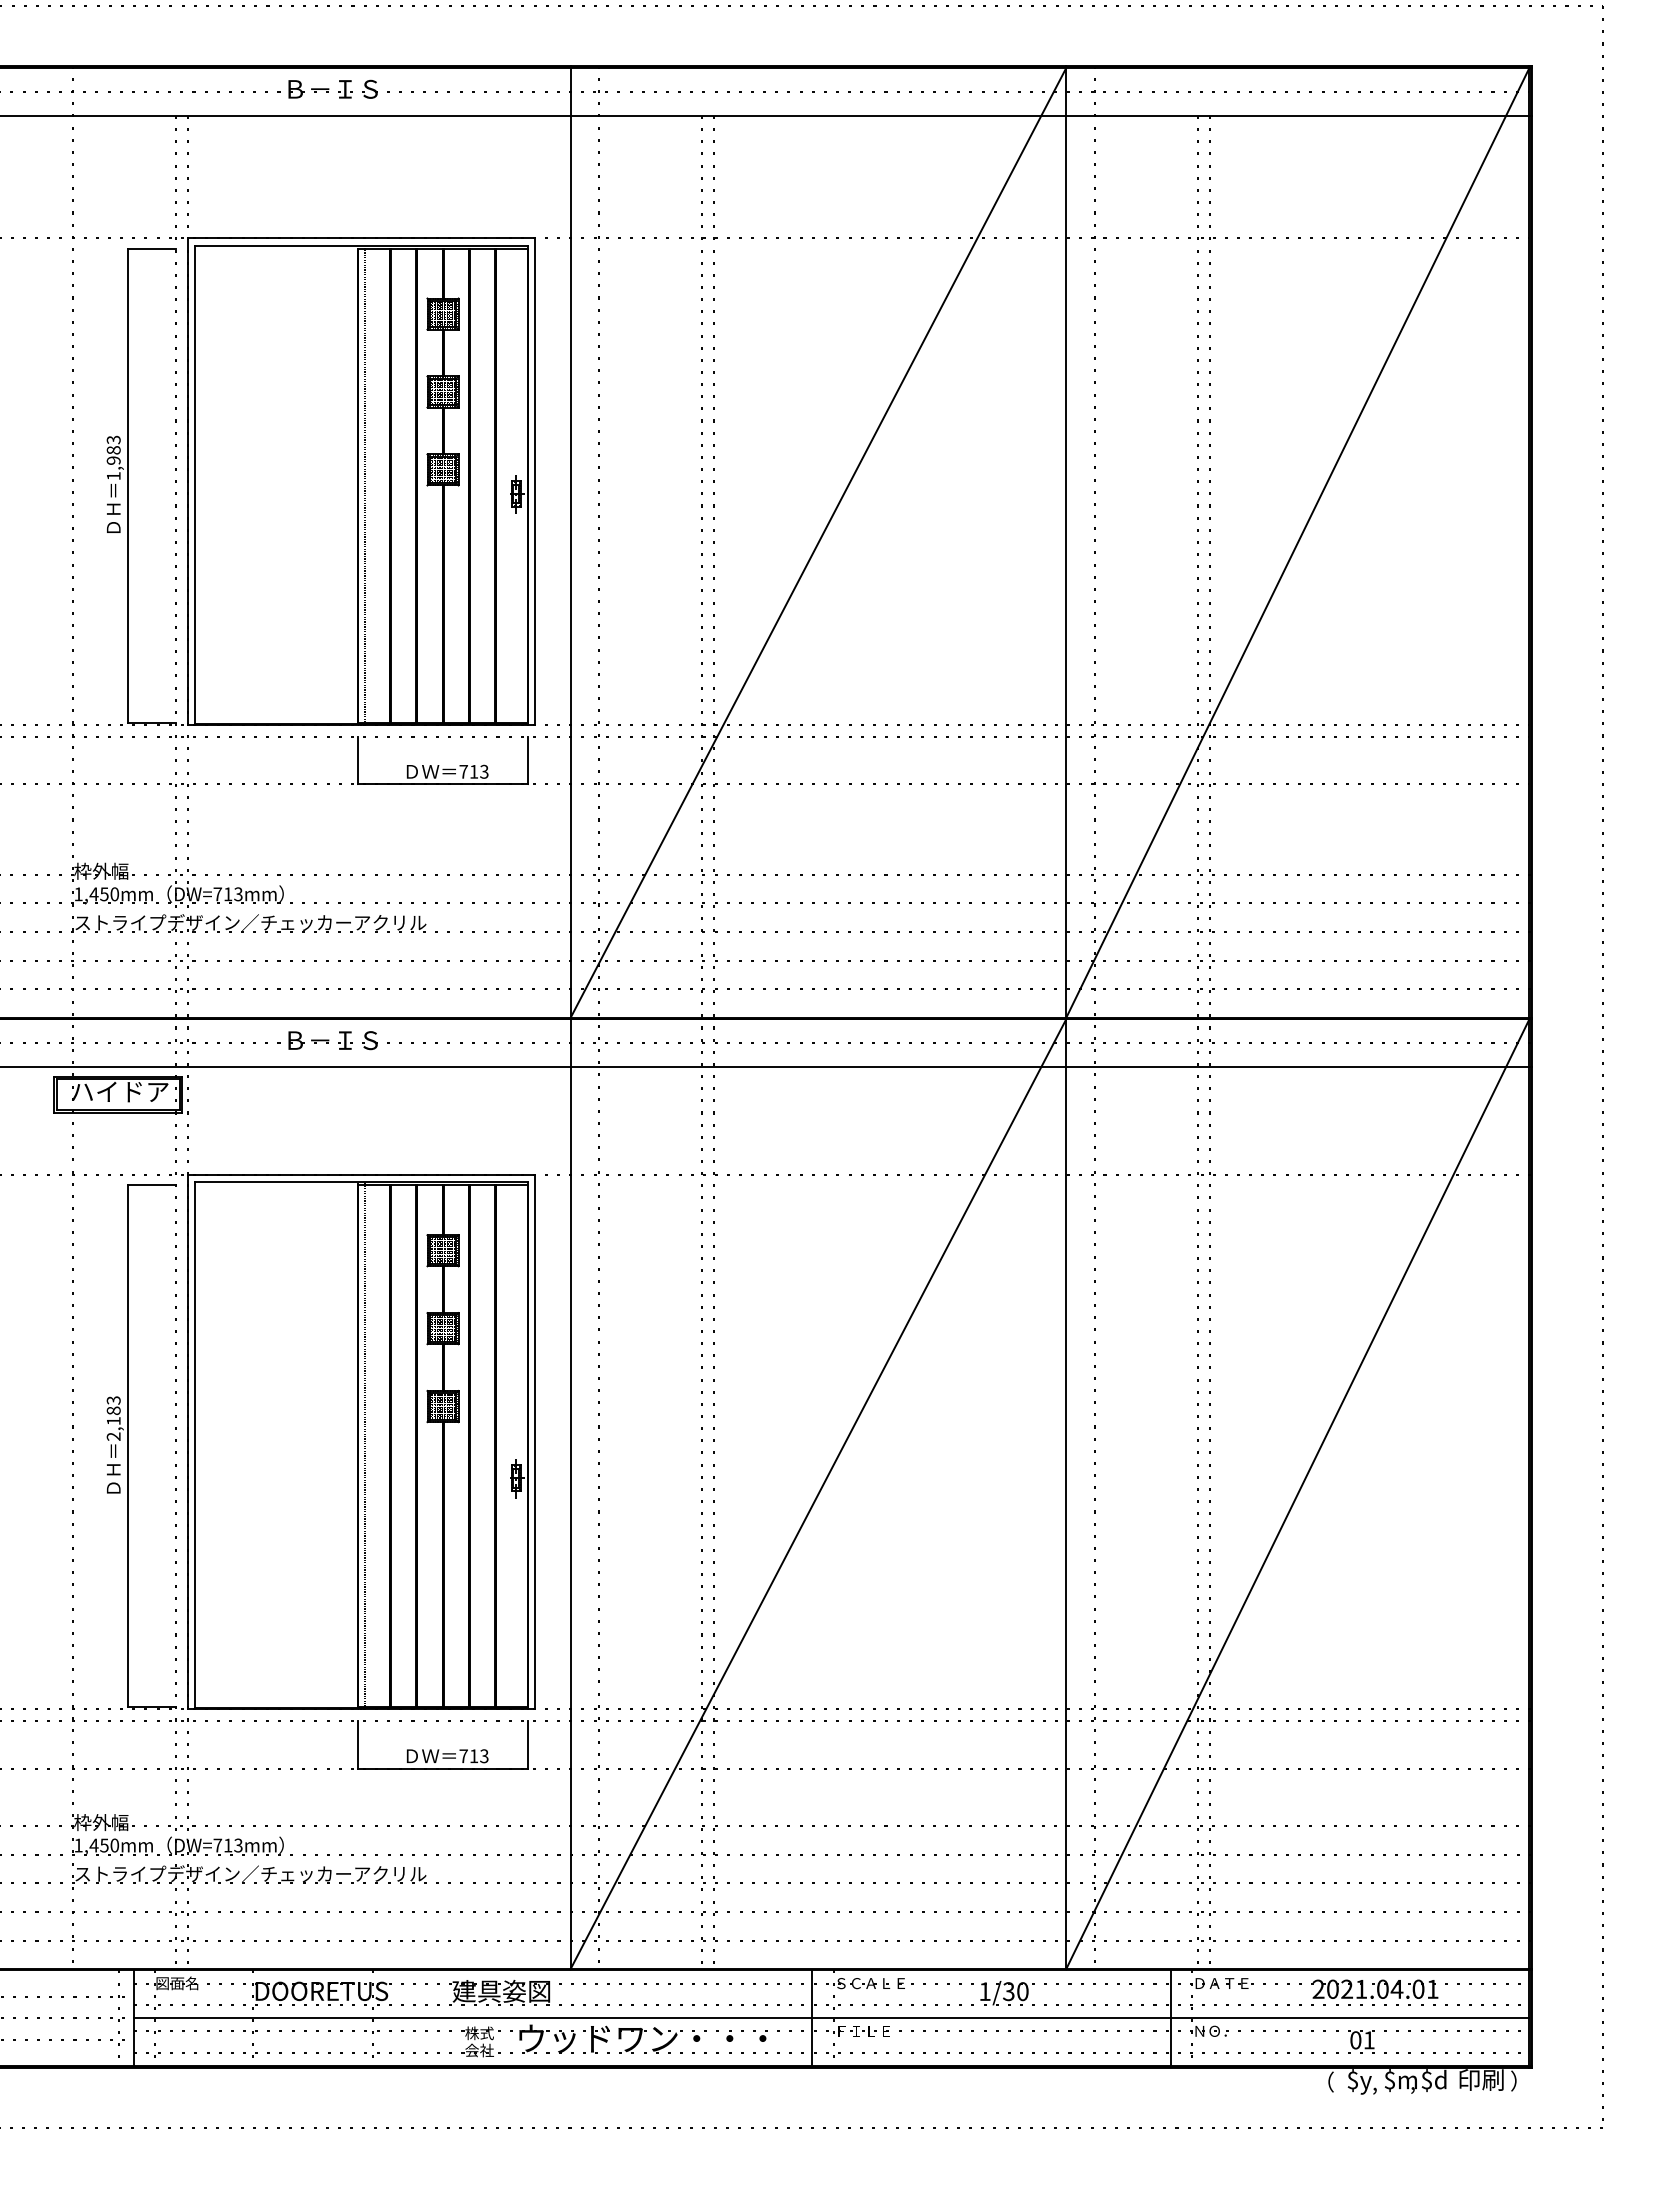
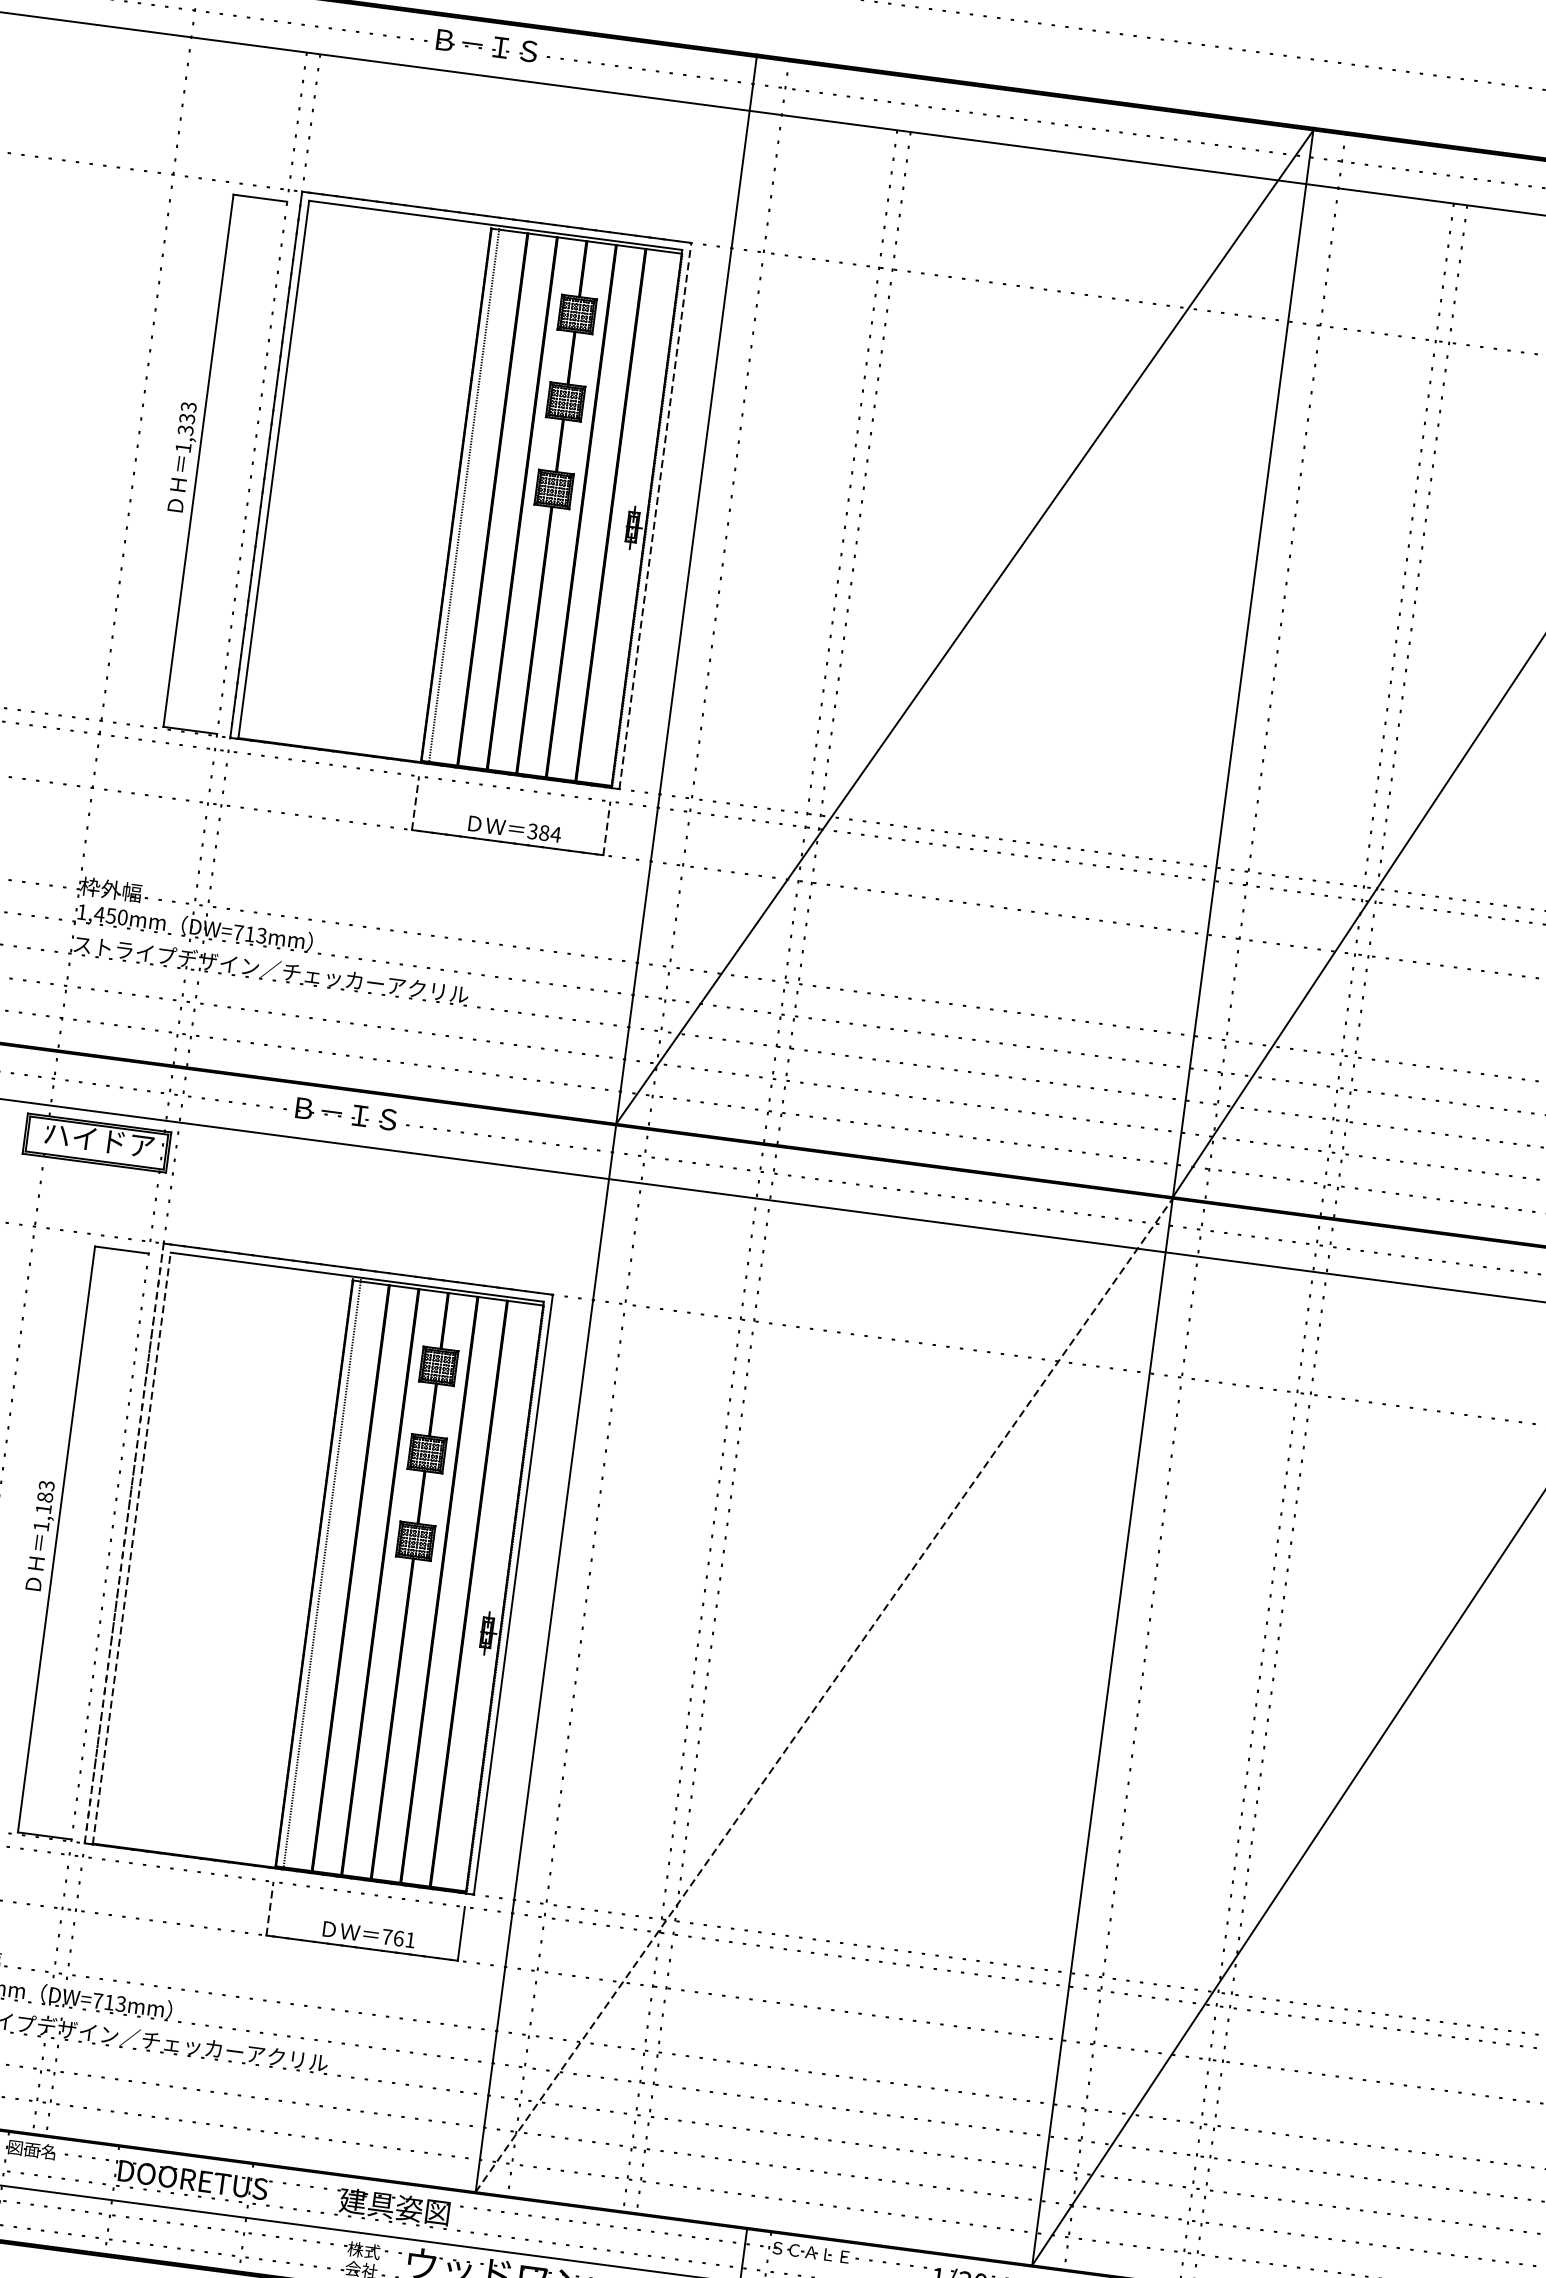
text: (113, 455) -> (186, 424), 1,983 -> 1,333
line: (534, 481) -> (655, 515), solid -> dashed
line: (357, 760) -> (415, 803), solid -> dashed
line: (528, 760) -> (607, 828), solid -> dashed
text: (473, 771) -> (543, 832), 713 -> 384
text: (113, 1436) -> (41, 1526), 2,183 -> 1,183
line: (188, 1441) -> (124, 1542), solid -> dashed
line: (195, 1445) -> (131, 1548), solid -> dashed
line: (818, 1494) -> (824, 1695), solid -> dashed
line: (357, 1744) -> (269, 1908), solid -> dashed
text: (479, 1756) -> (404, 1939), 713 -> 761

